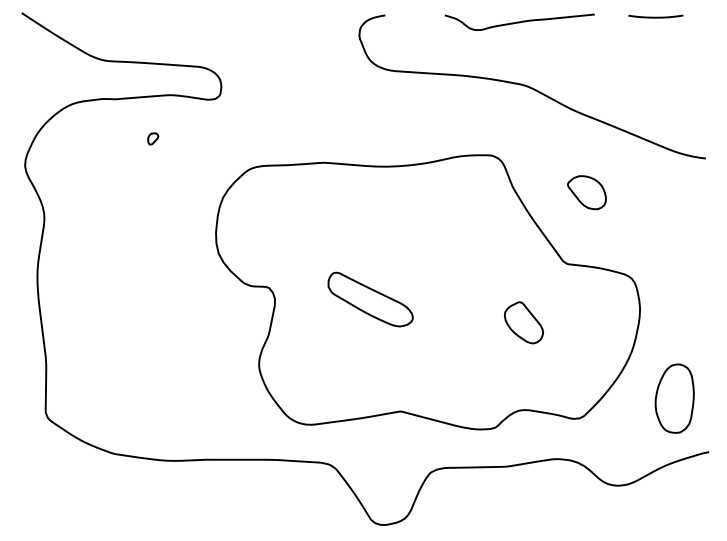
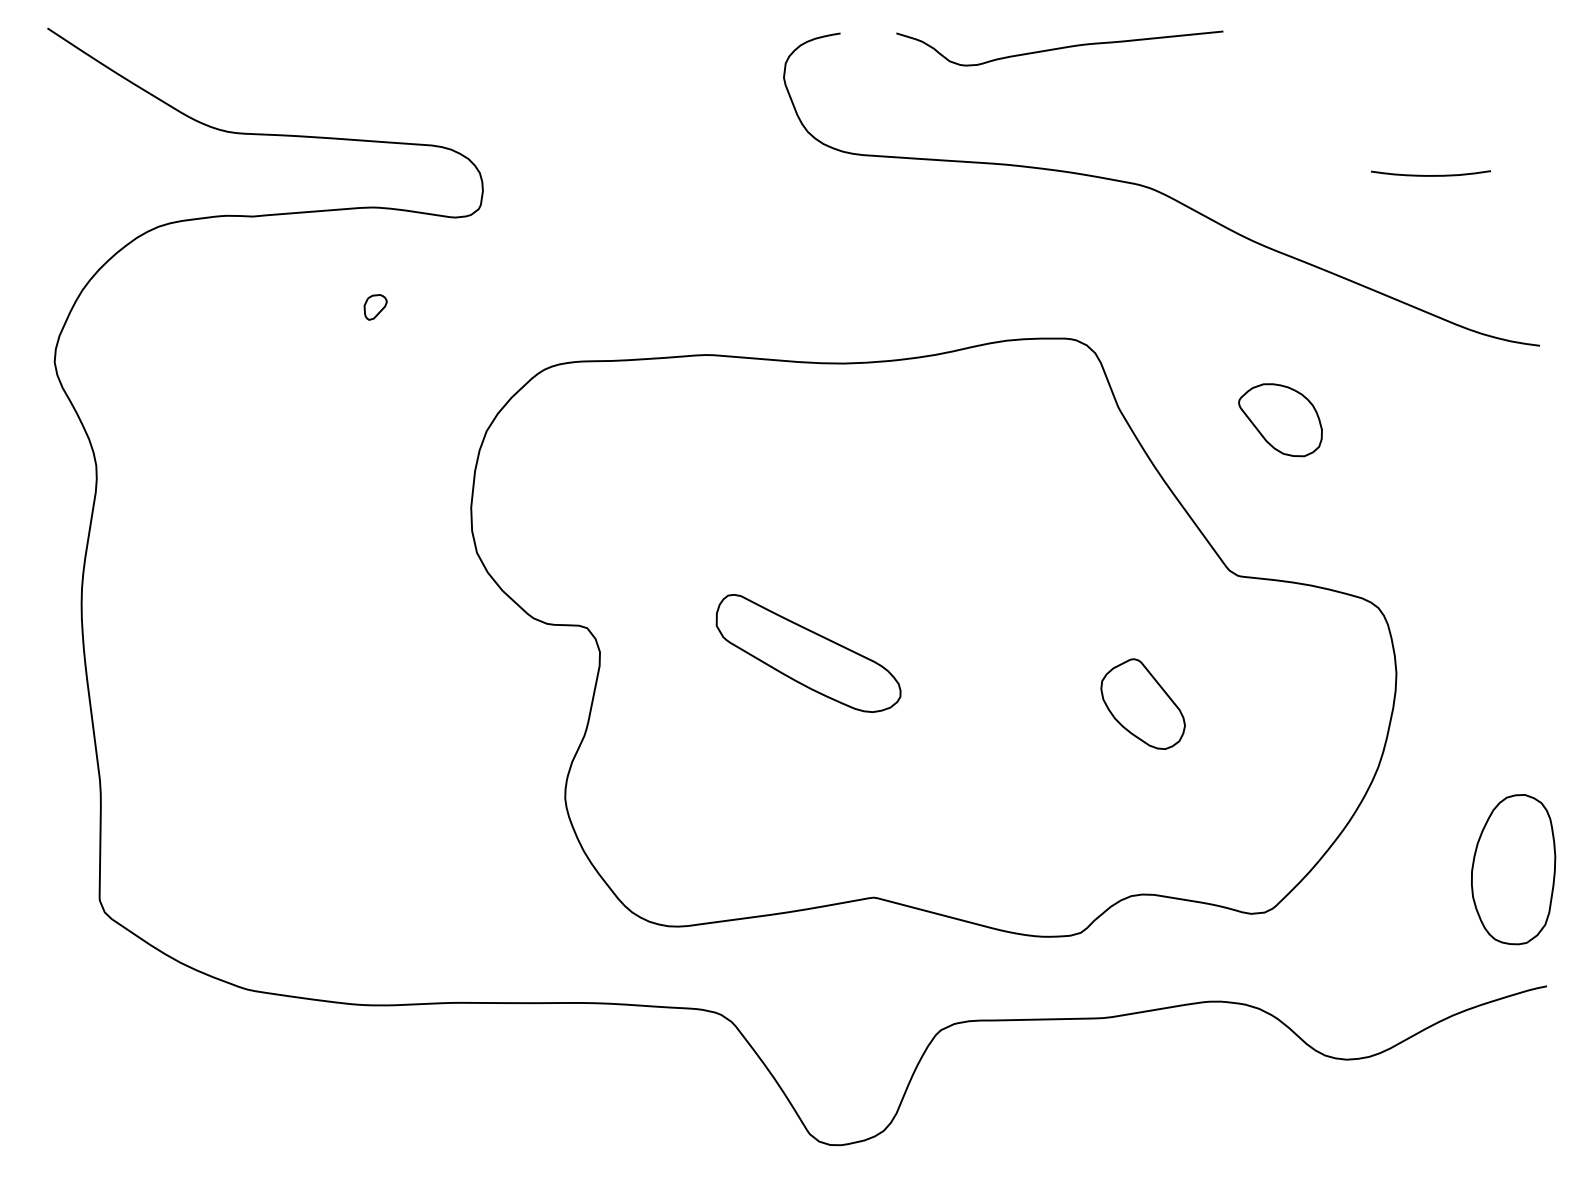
curve: (655, 16) -> (1430, 173), moved
curve: (519, 21) -> (1059, 46), moved
part: (153, 138) -> (376, 306), moved
part: (674, 398) -> (1512, 869), moved

